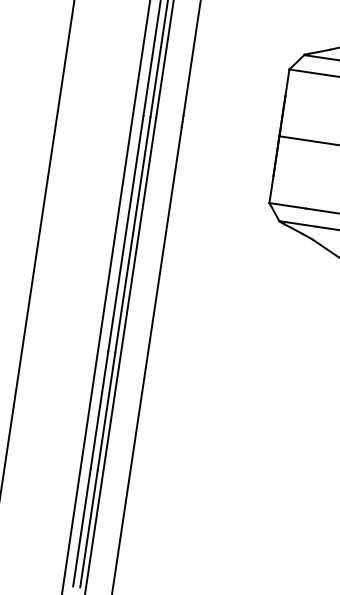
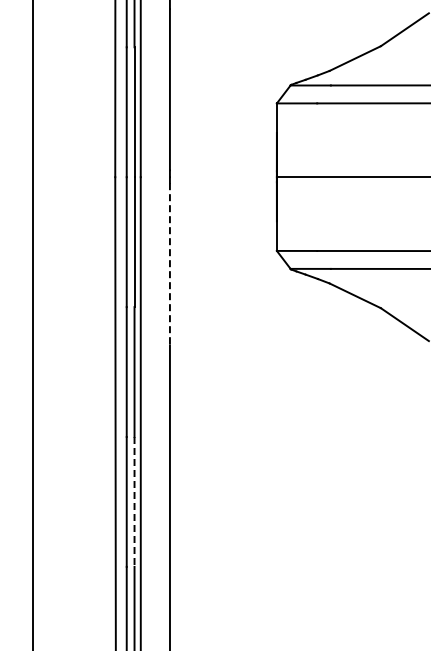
line: (170, 200) -> (169, 264), solid -> dashed
line: (106, 410) -> (134, 501), solid -> dashed

